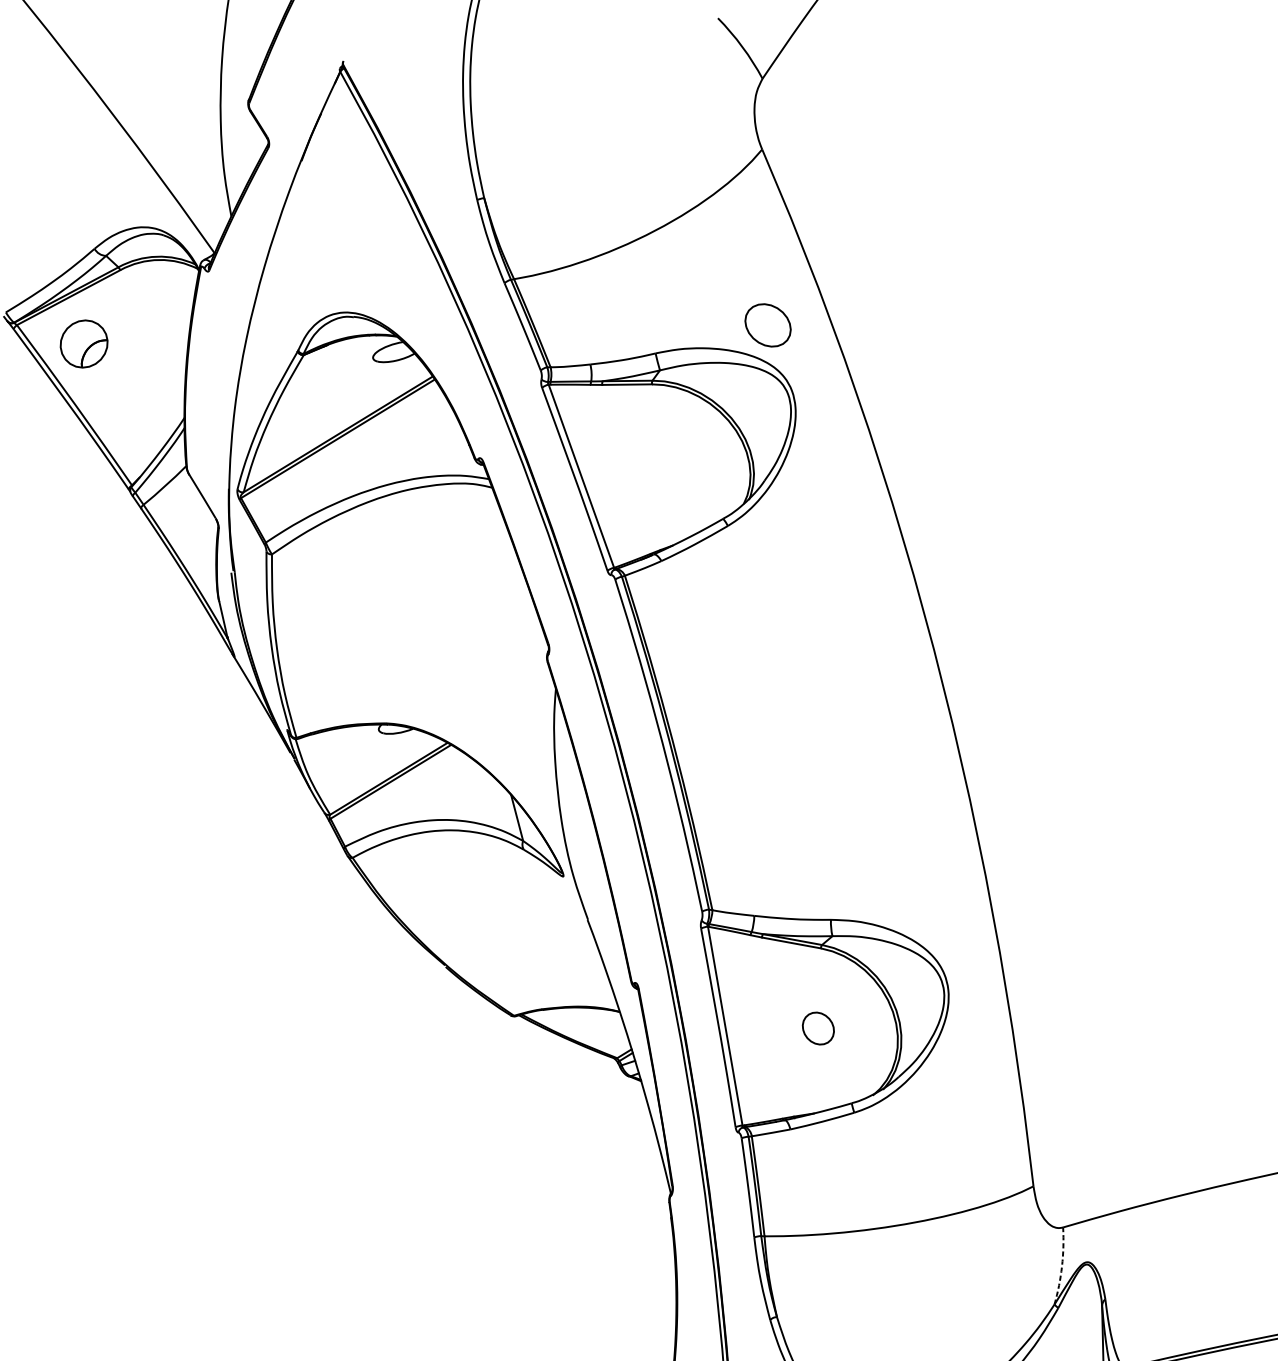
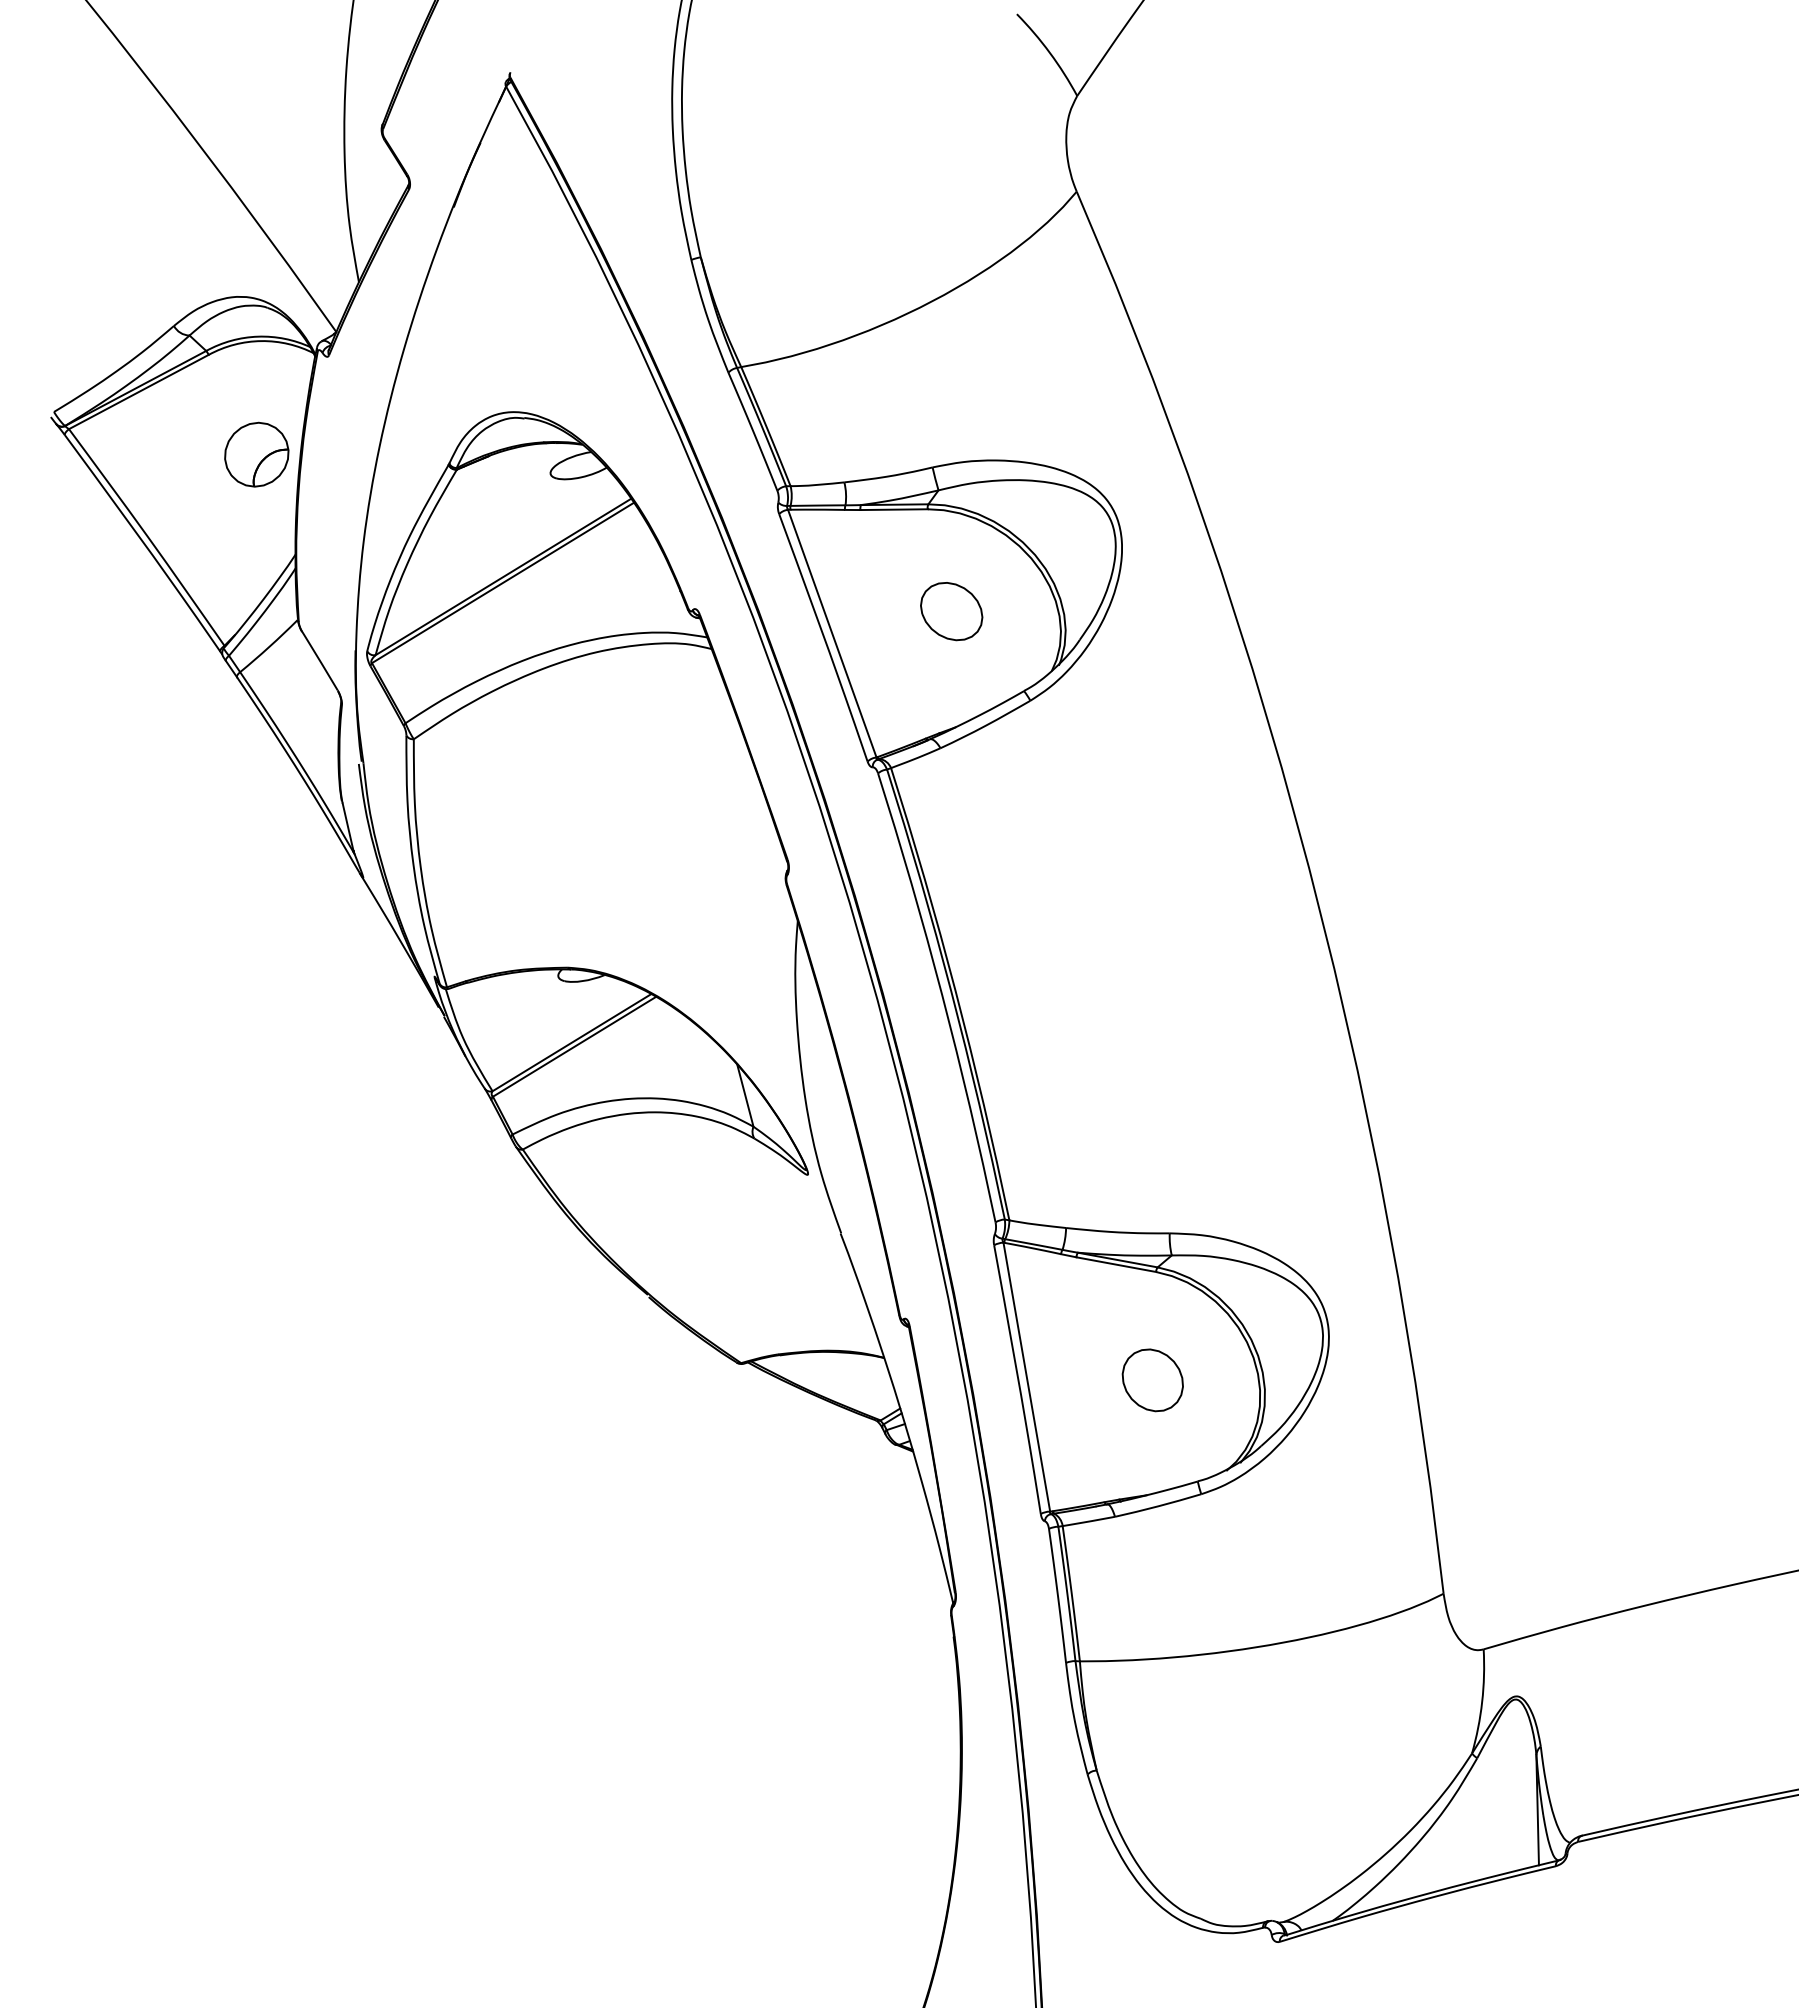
part: (767, 325) -> (951, 611), moved
part: (83, 343) -> (256, 454), moved
part: (818, 1028) -> (1152, 1380), size x1.43
arc: (1062, 1266) -> (1482, 1701), dashed -> solid

